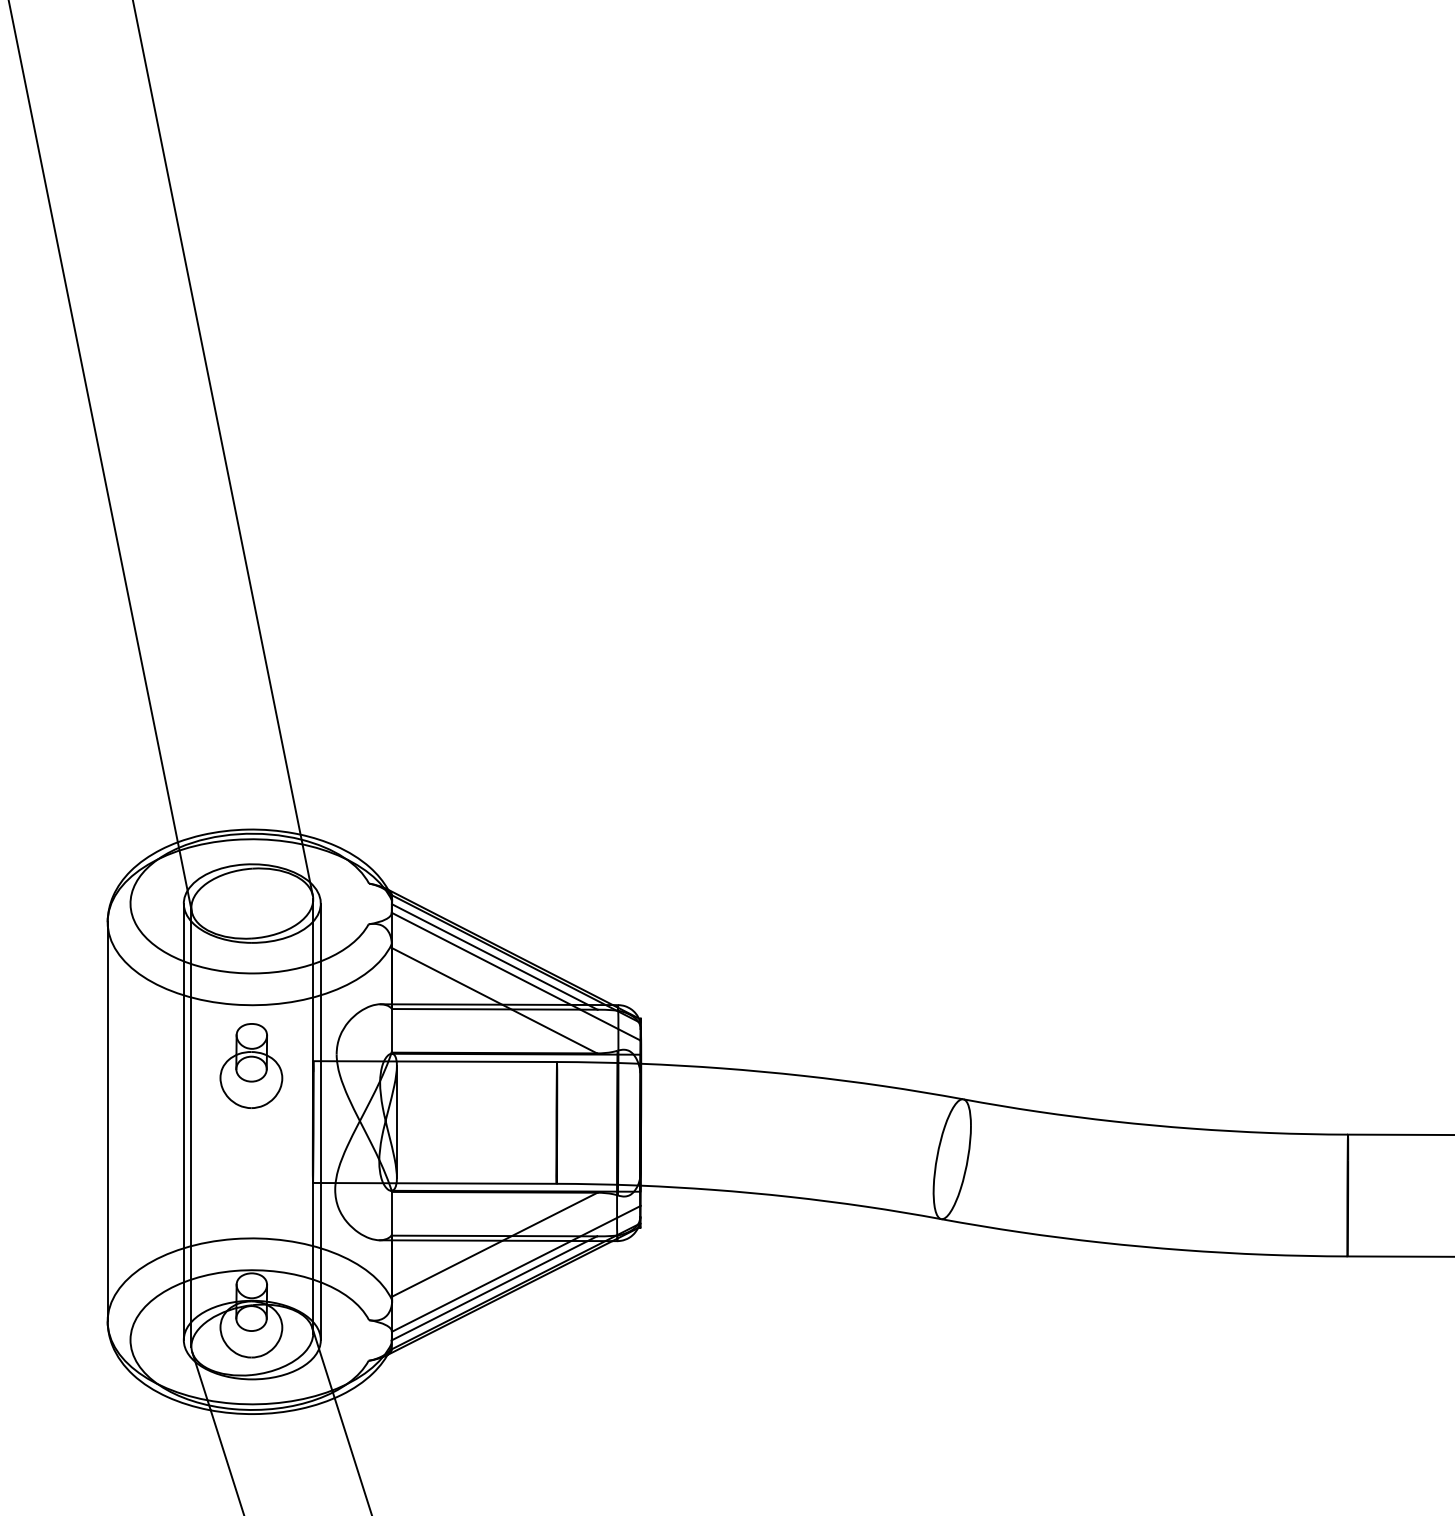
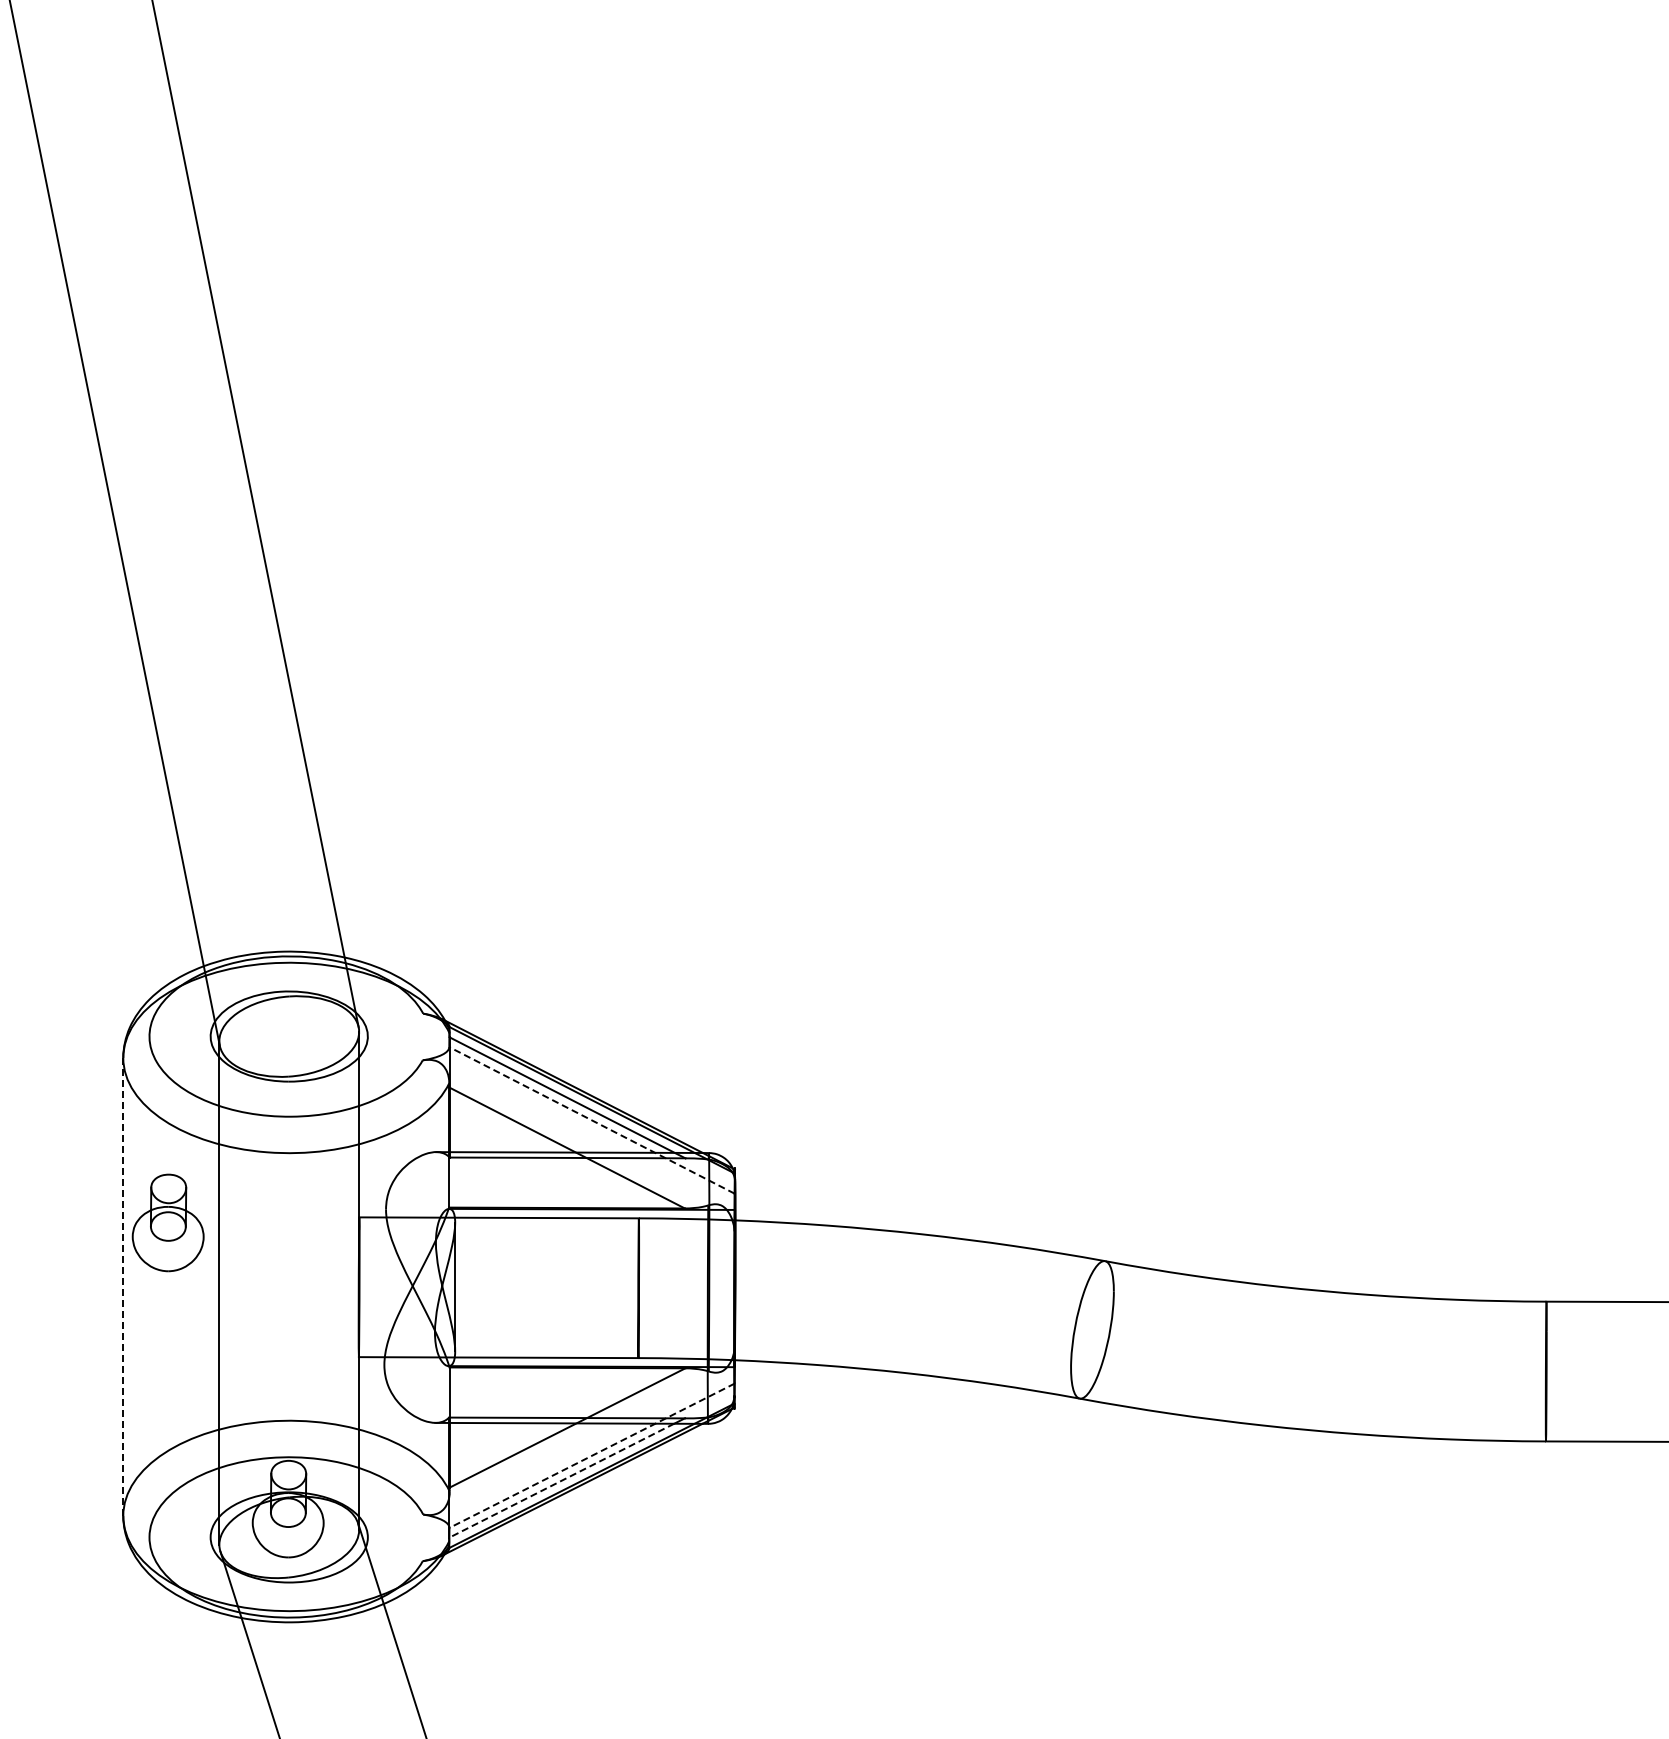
line: (515, 976) -> (591, 1120), solid -> dashed
part: (250, 1065) -> (167, 1222), moved
line: (107, 1121) -> (123, 1286), solid -> dashed
line: (183, 1121) -> (210, 1286), removed
line: (320, 1121) -> (367, 1286), removed
line: (516, 1268) -> (592, 1455), solid -> dashed
line: (489, 1290) -> (561, 1480), solid -> dashed

